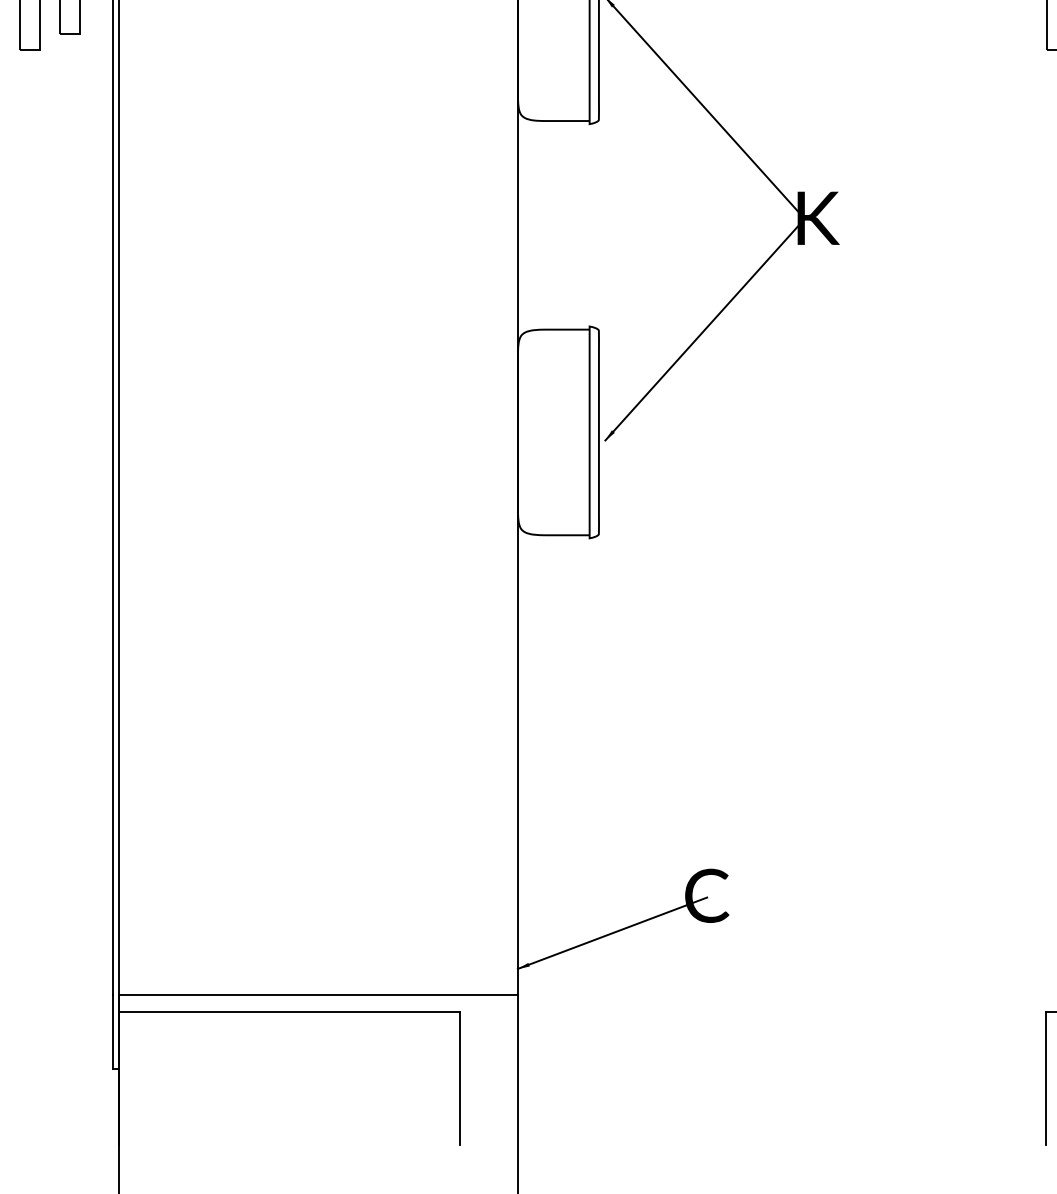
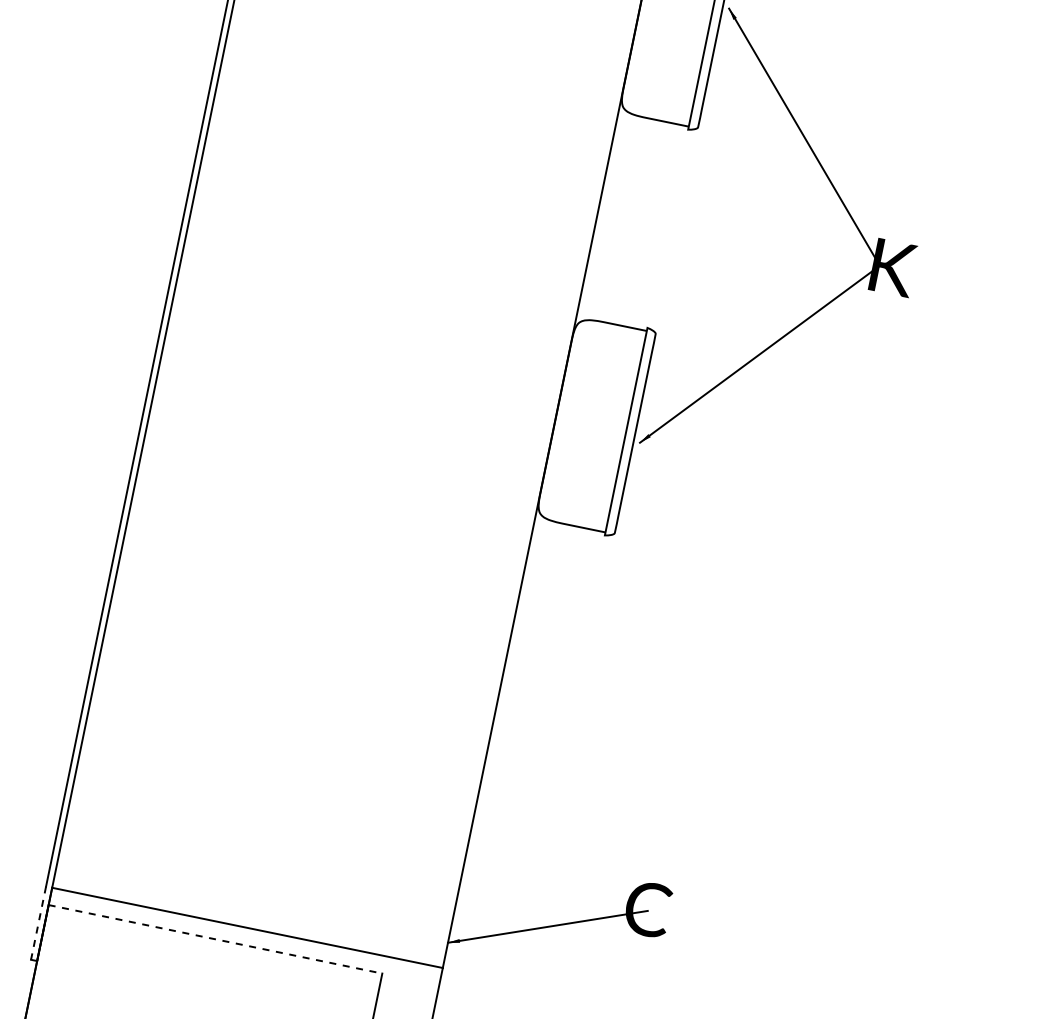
line: (289, 1012) -> (215, 939), solid -> dashed
line: (112, 1032) -> (38, 923), solid -> dashed

